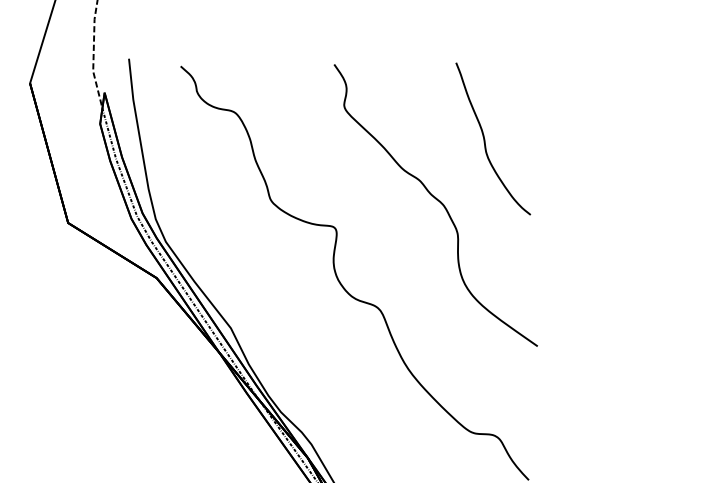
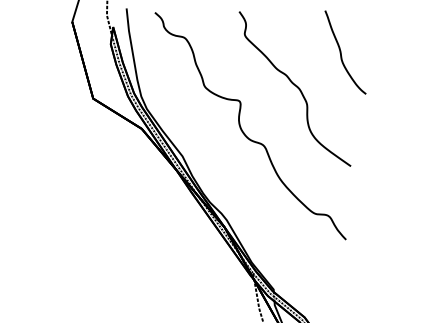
part: (493, 138) -> (345, 52), moved

